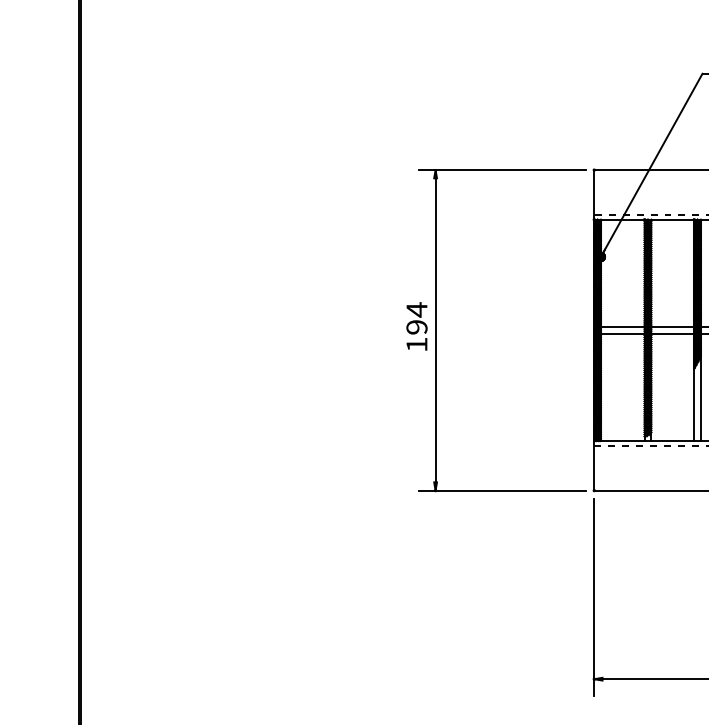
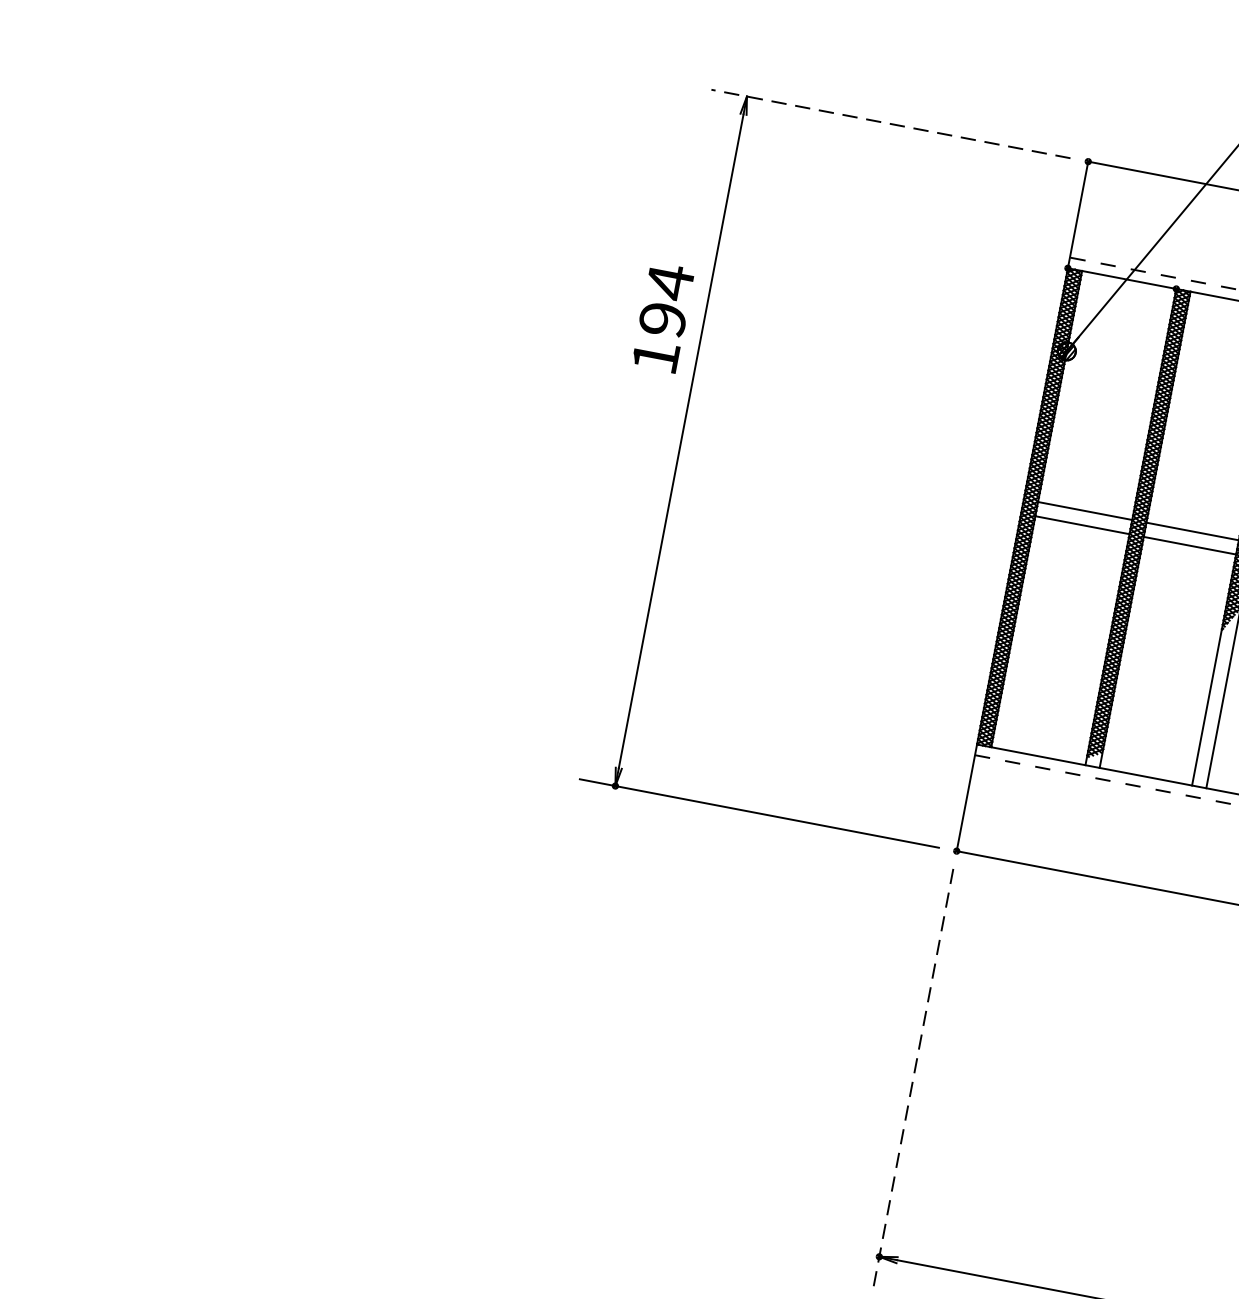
line: (502, 170) -> (890, 124), solid -> dashed
text: (416, 326) -> (662, 317), moved
line: (594, 597) -> (913, 1081), solid -> dashed

